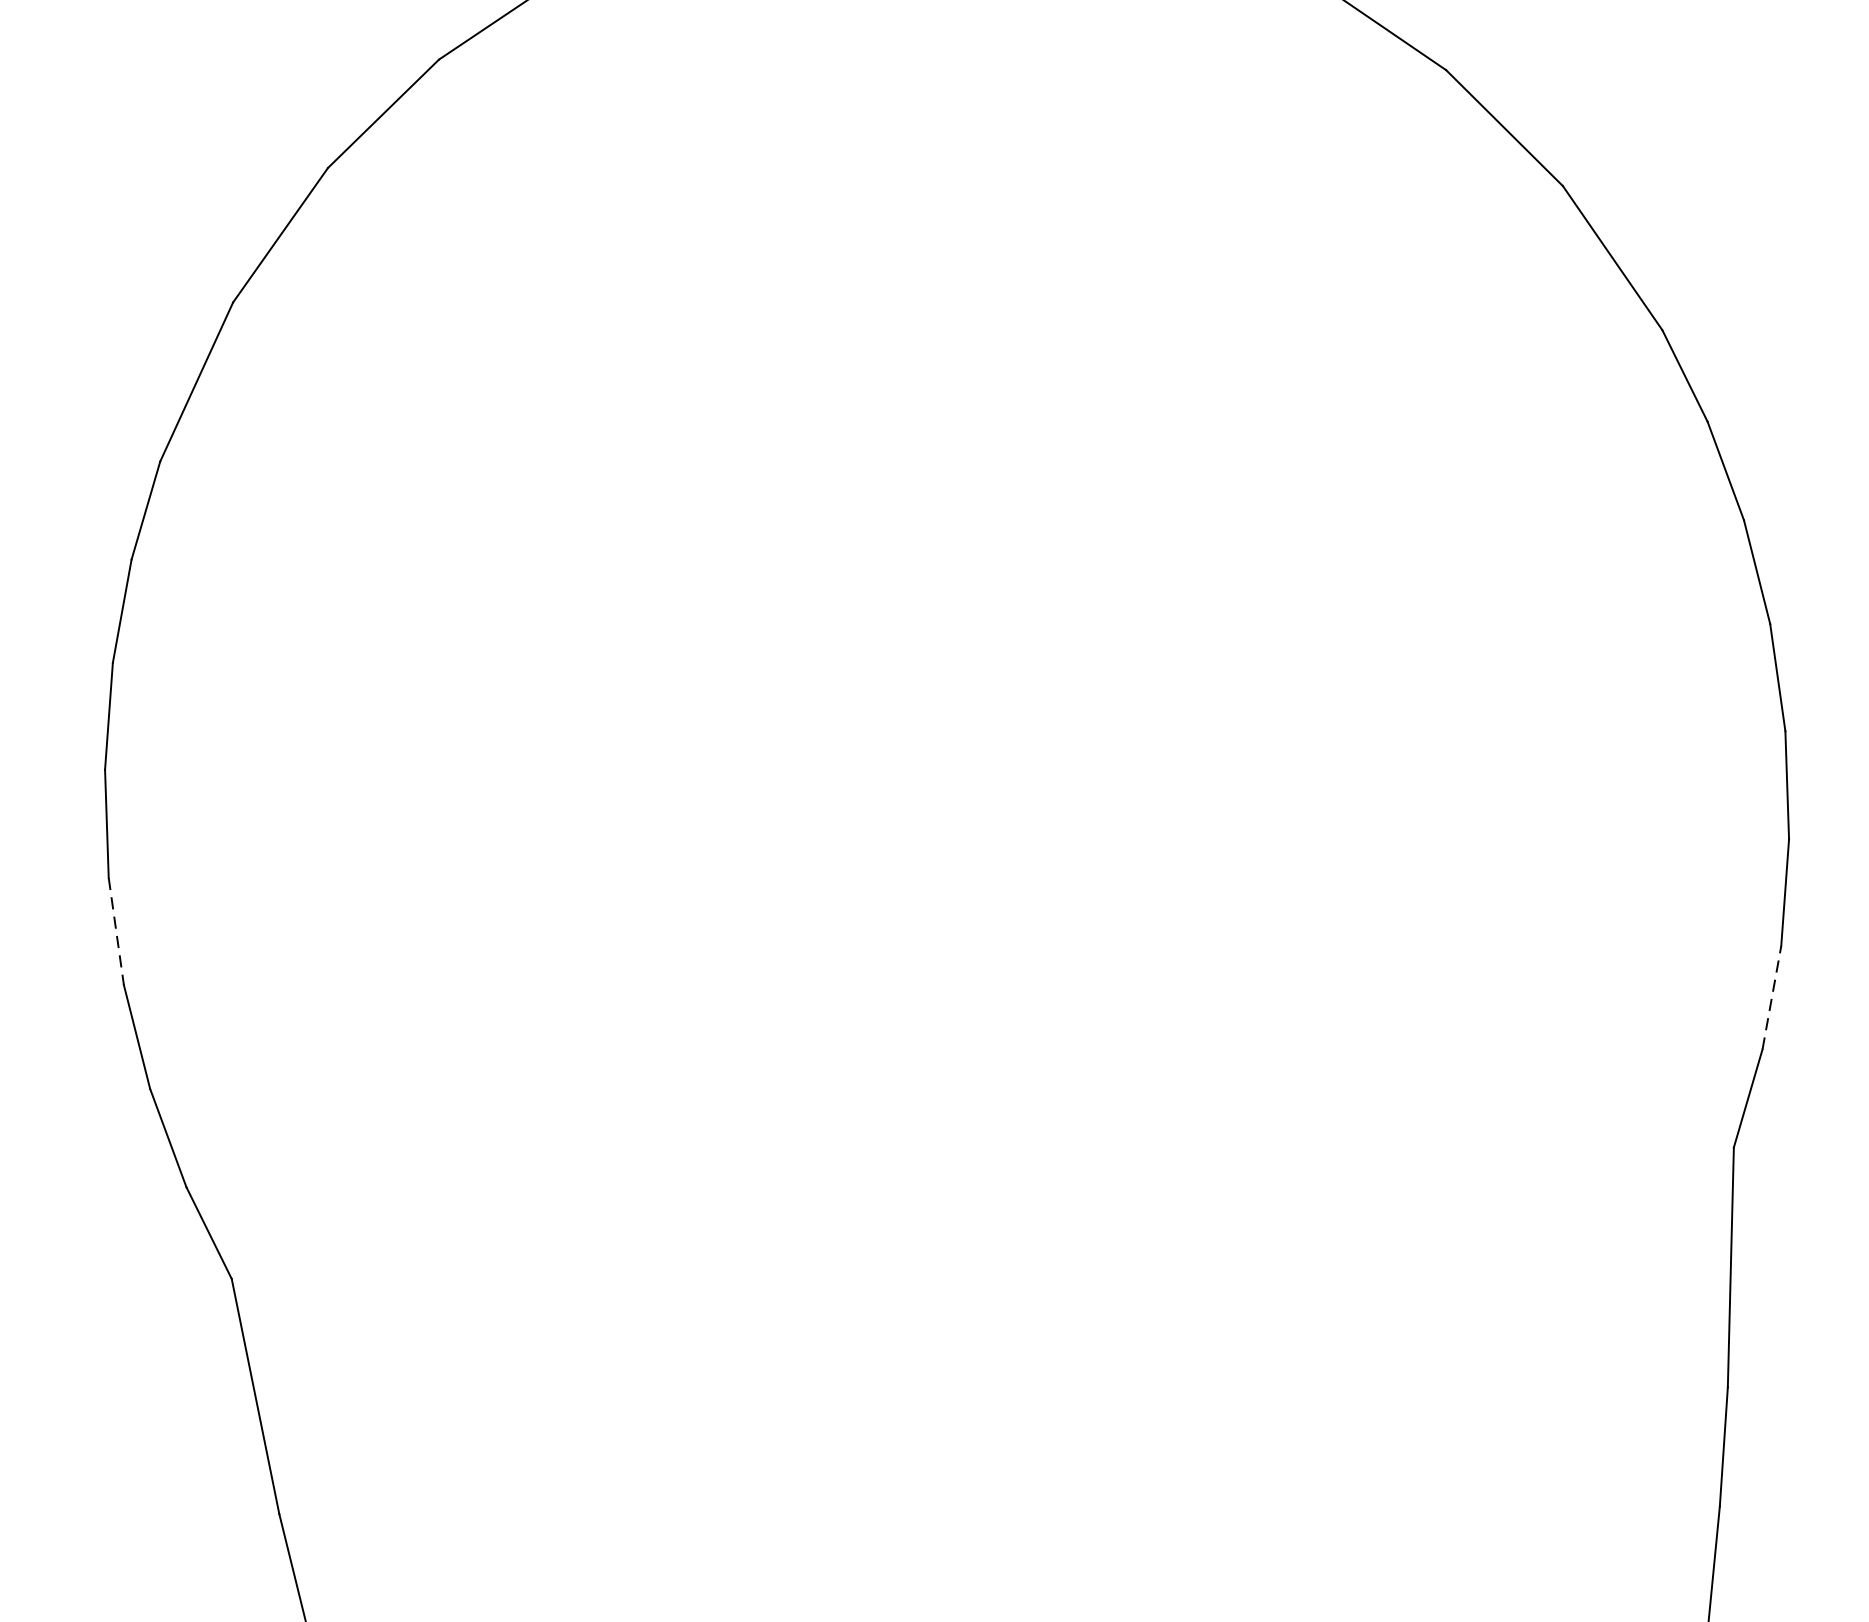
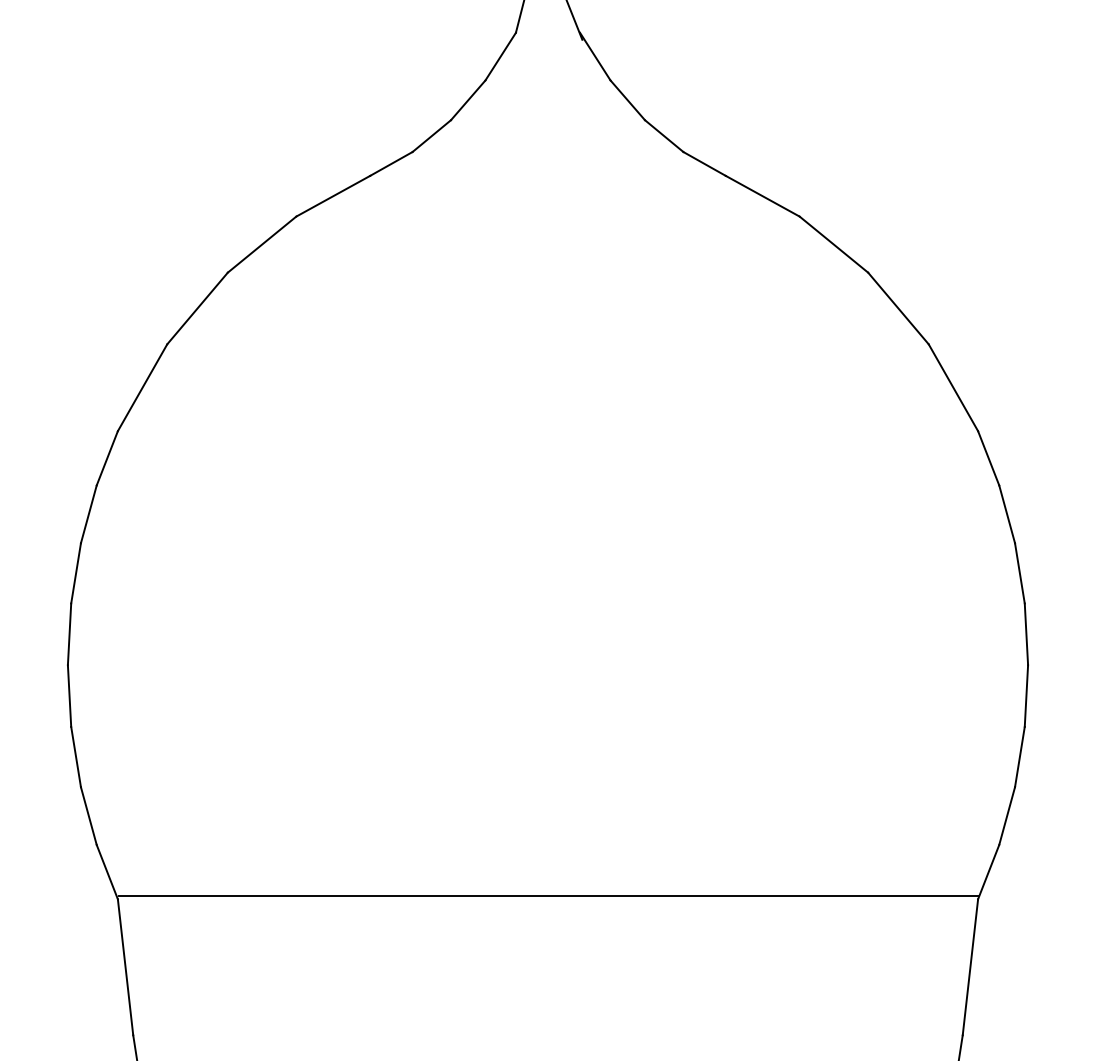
line: (116, 932) -> (69, 696), dashed -> solid
line: (1772, 998) -> (1007, 816), dashed -> solid
line: (983, 1208) -> (548, 896), added

